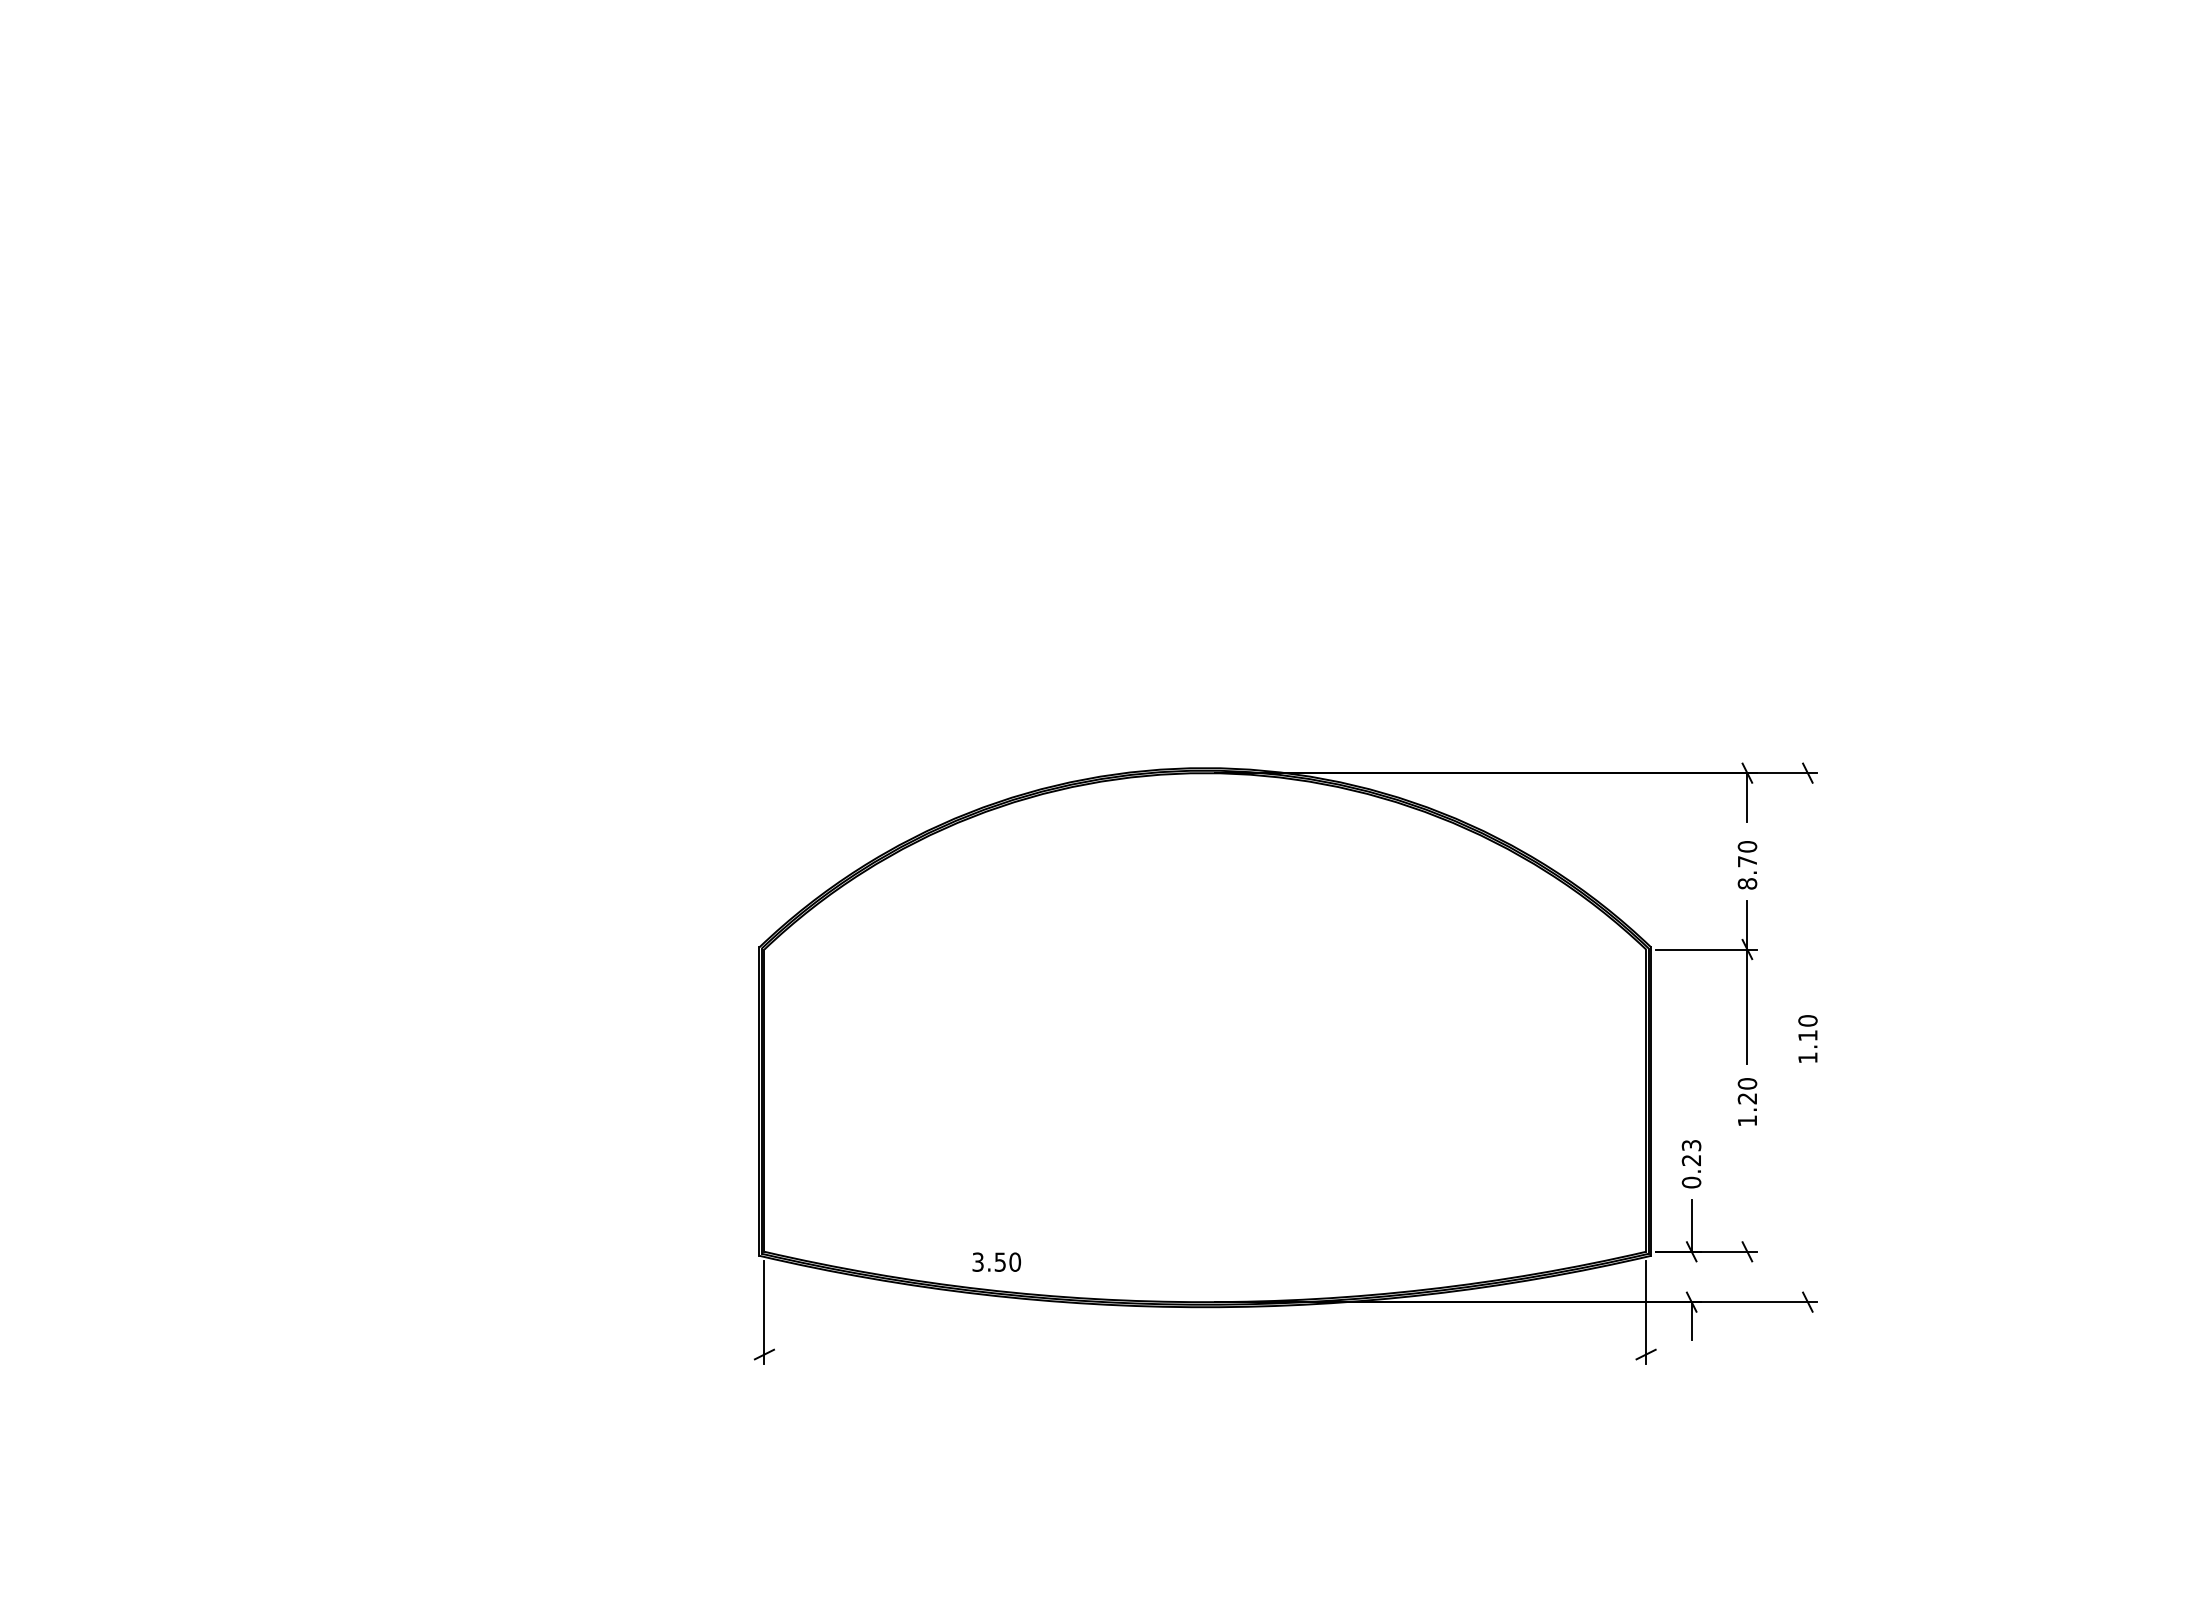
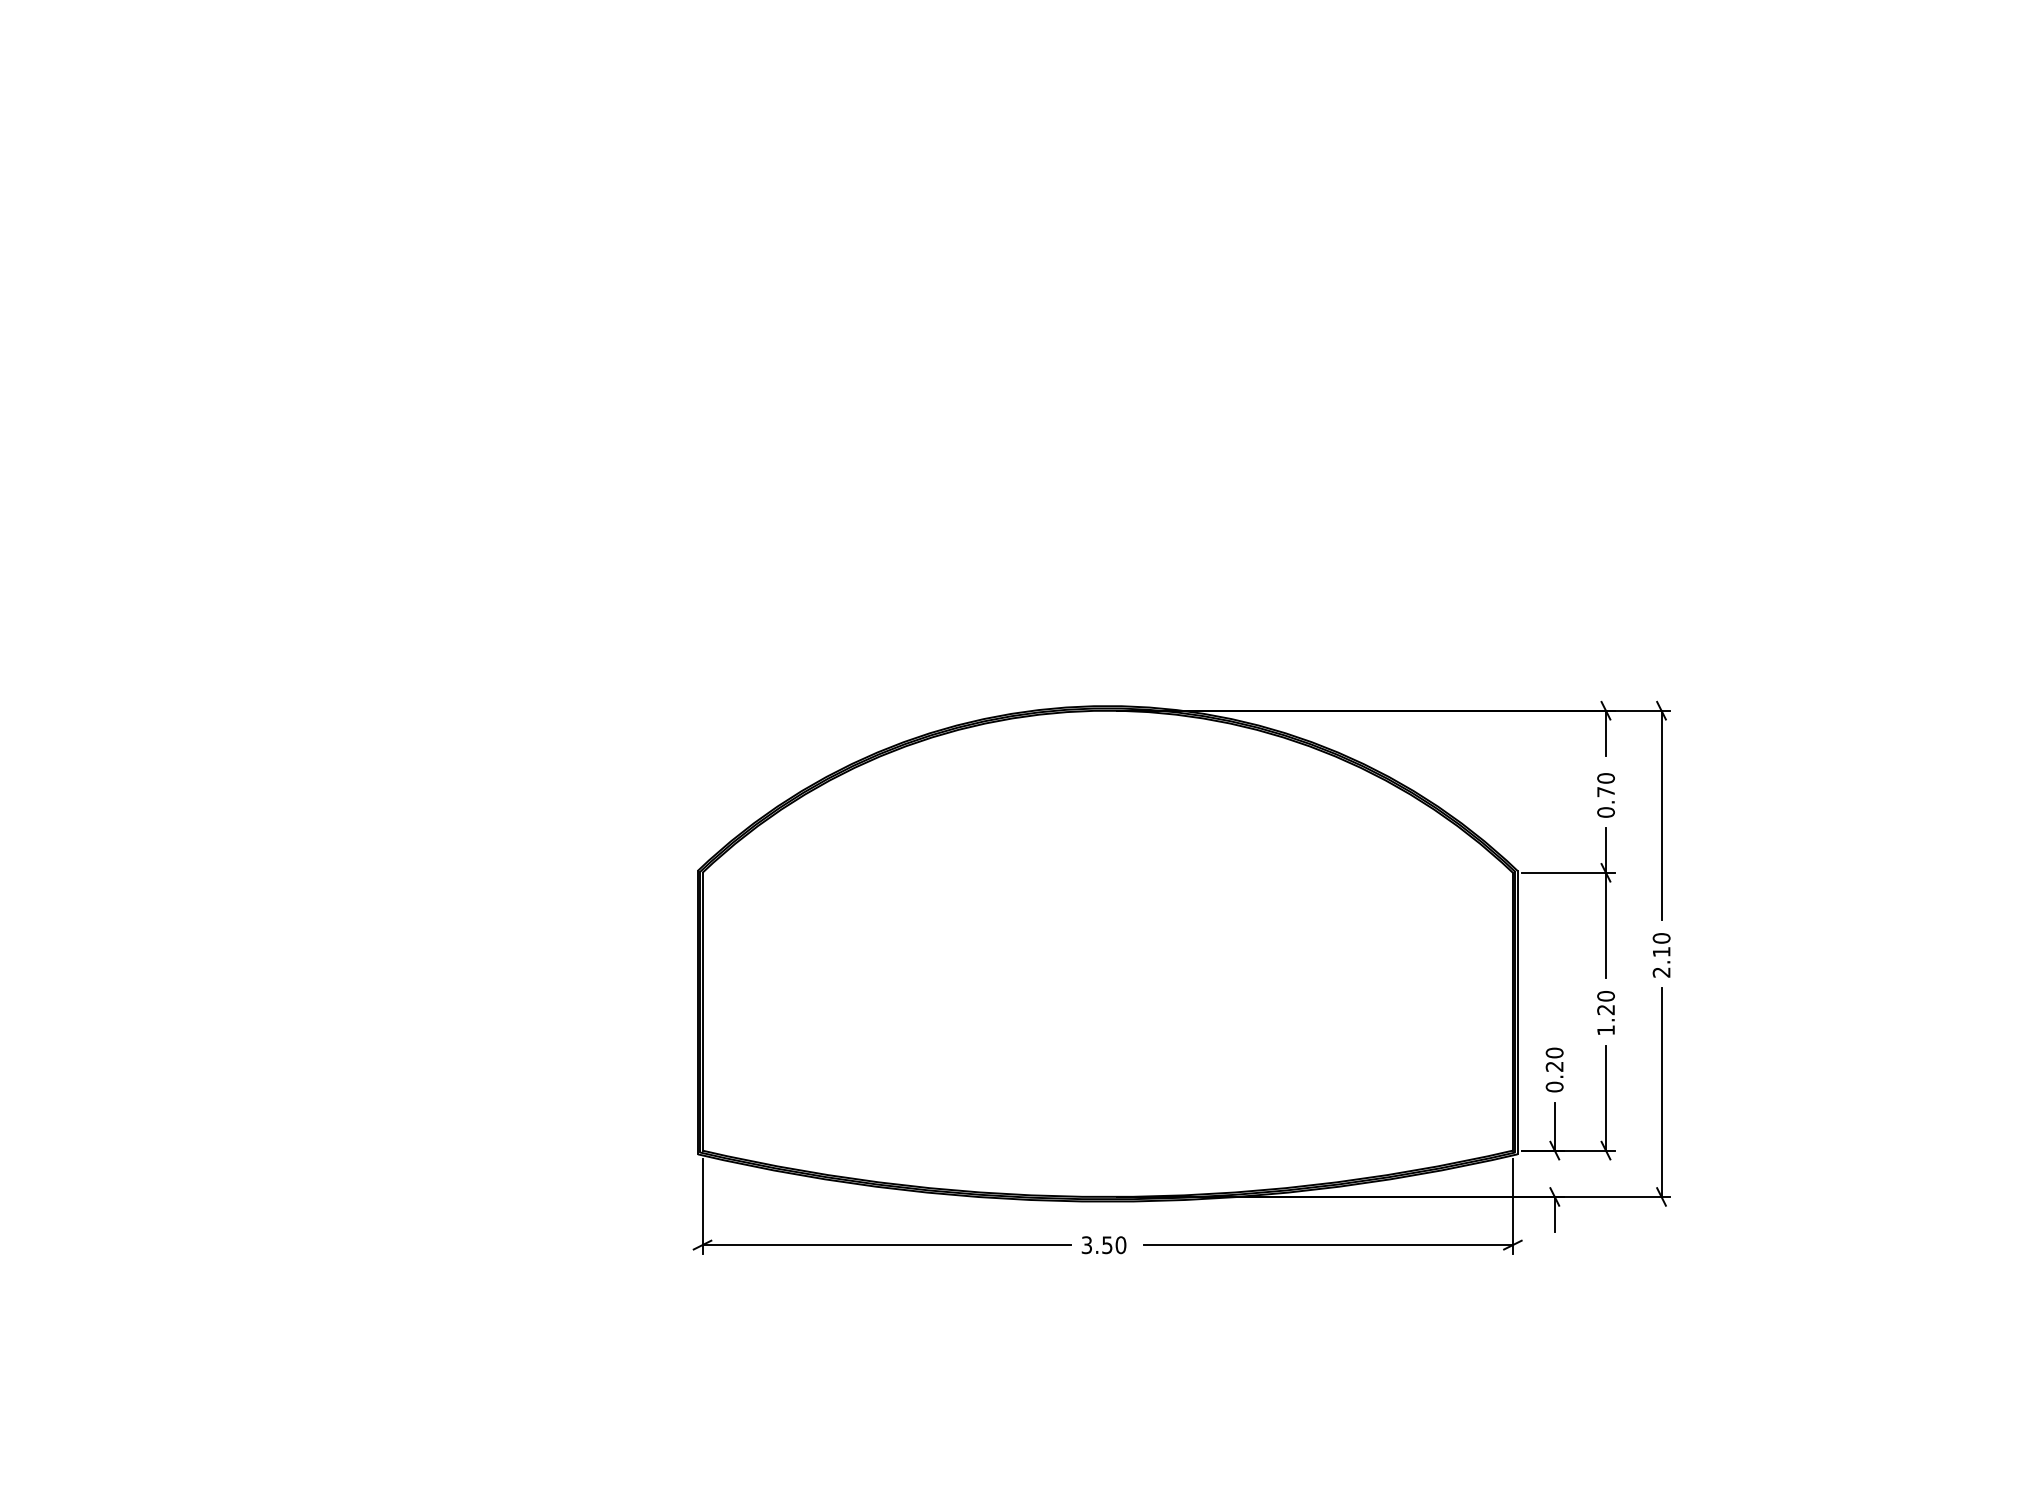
text: (1746, 883) -> (1605, 812), 8.70 -> 0.70
line: (1807, 886) -> (1661, 814), added
text: (1807, 1057) -> (1661, 972), 1.10 -> 2.10
text: (1691, 1145) -> (1554, 1052), 0.23 -> 0.20
line: (1807, 1188) -> (1661, 1092), added
line: (1746, 1193) -> (1605, 1097), added
text: (996, 1262) -> (1103, 1245), moved
line: (964, 1355) -> (886, 1245), added
line: (1444, 1355) -> (1327, 1245), added

